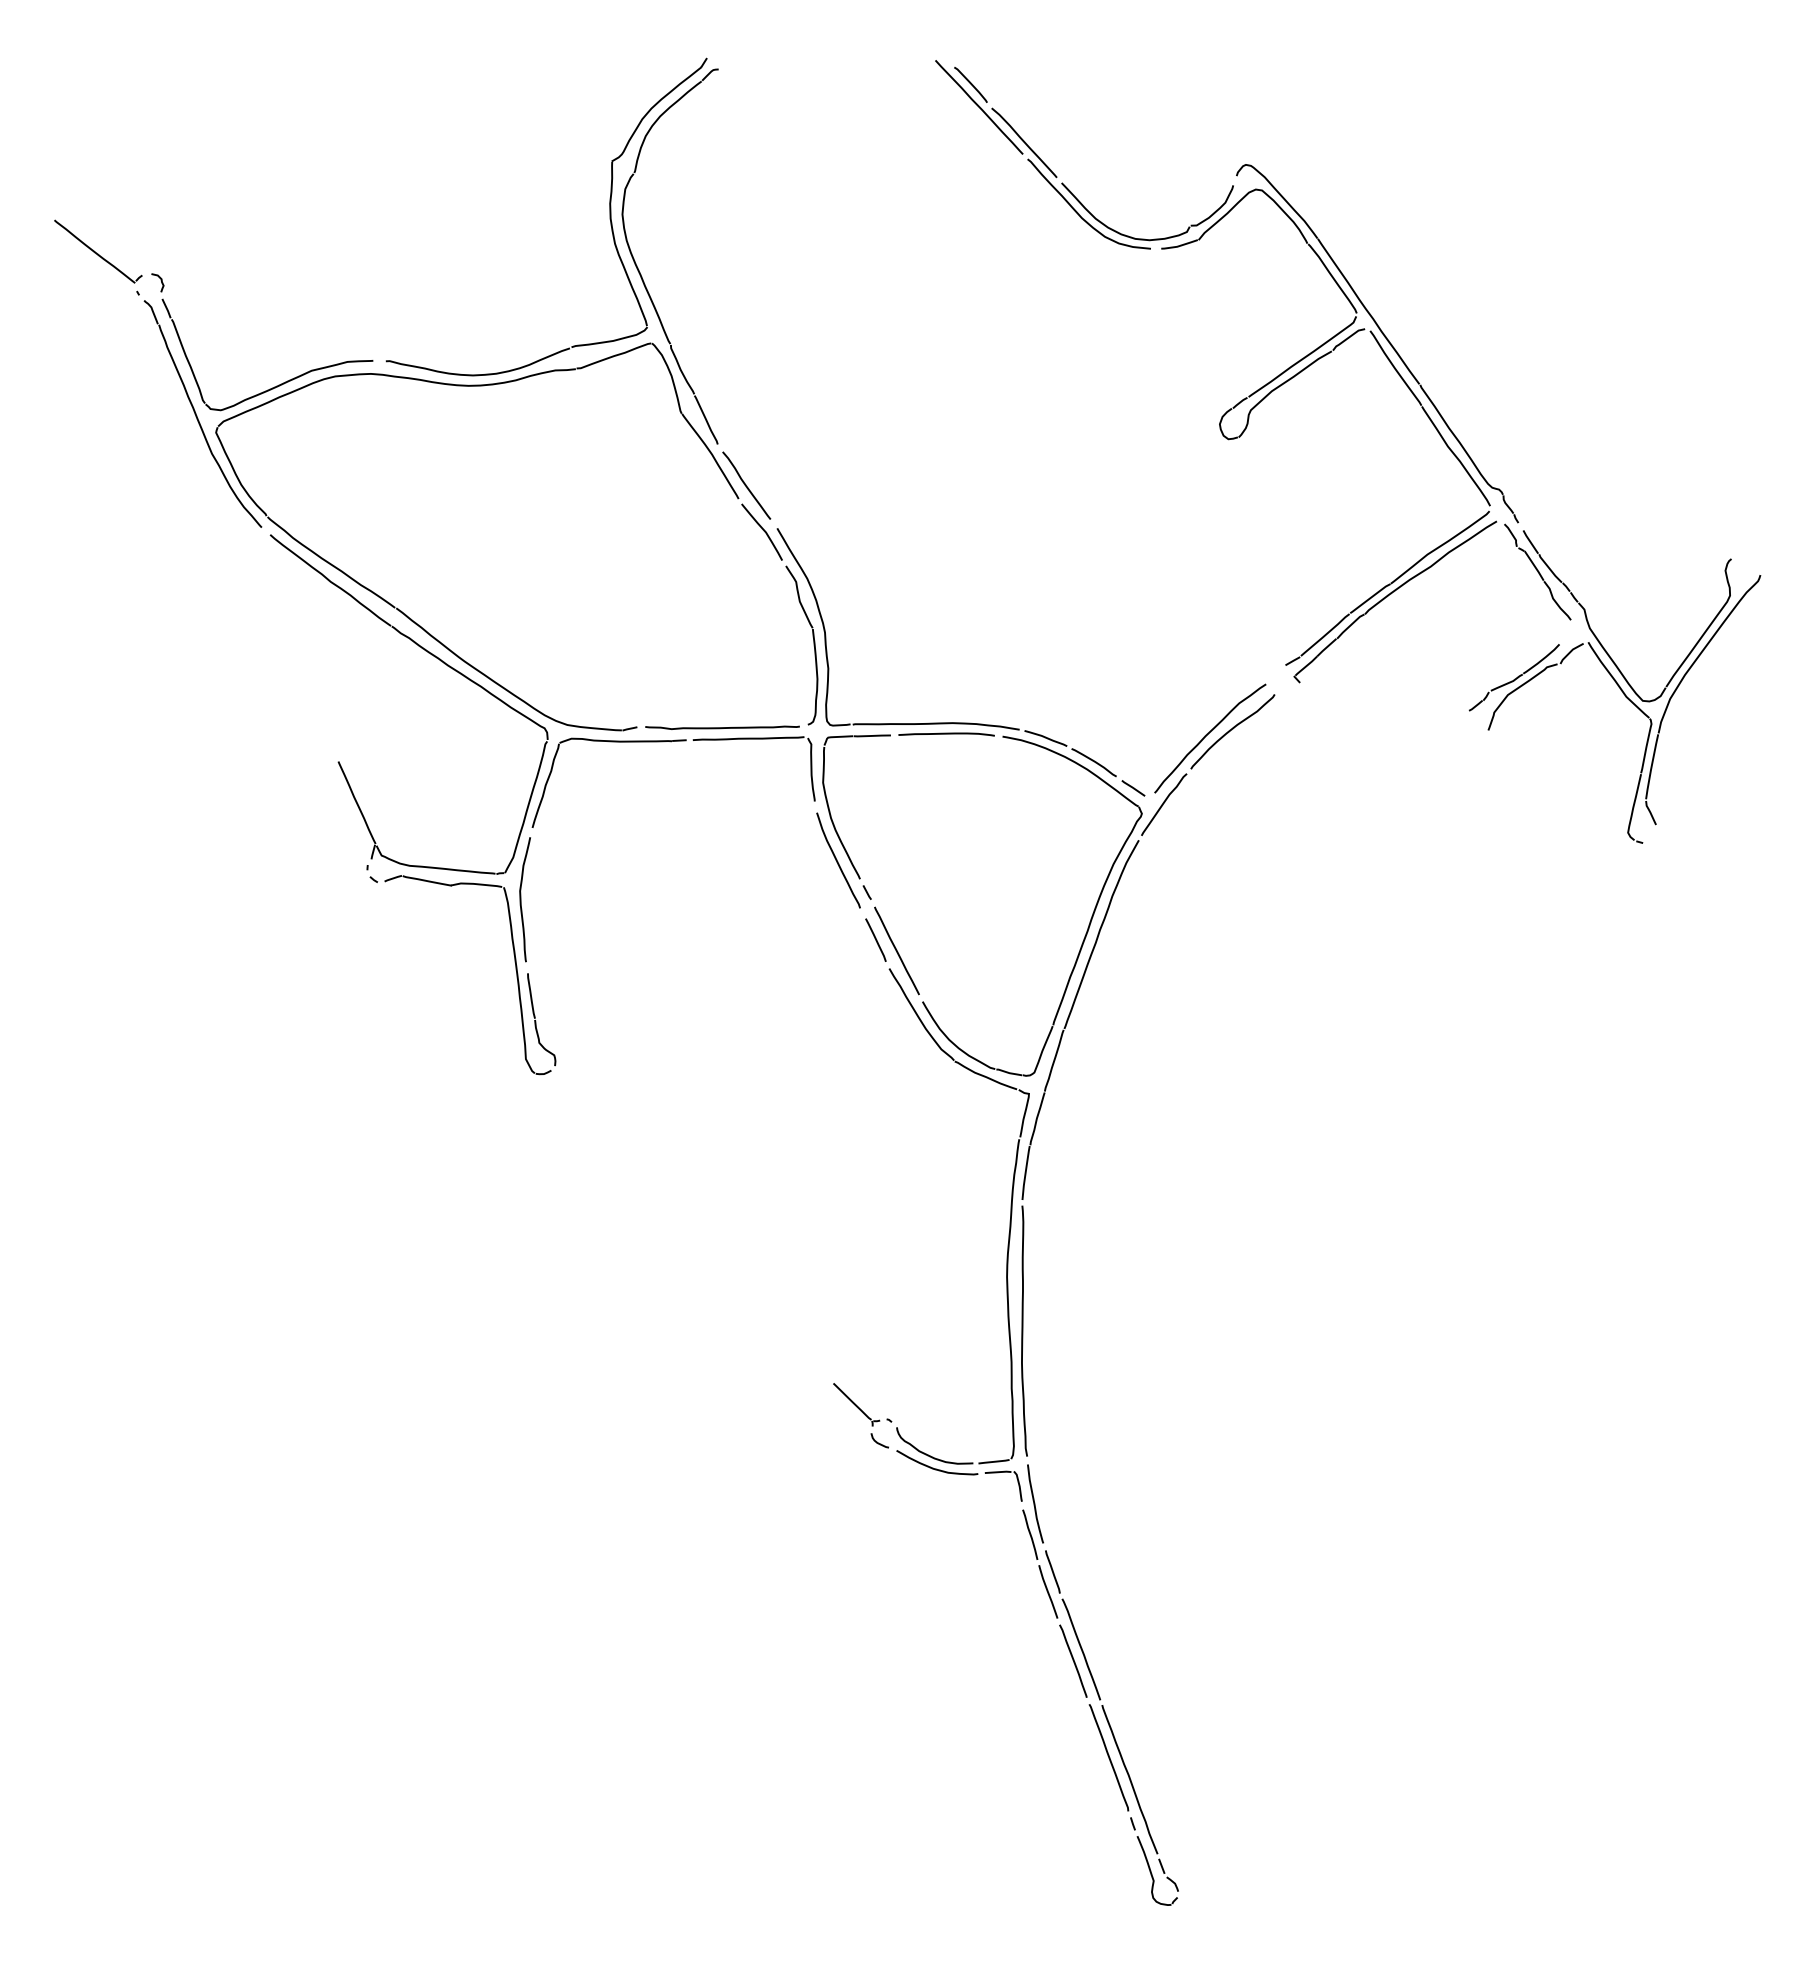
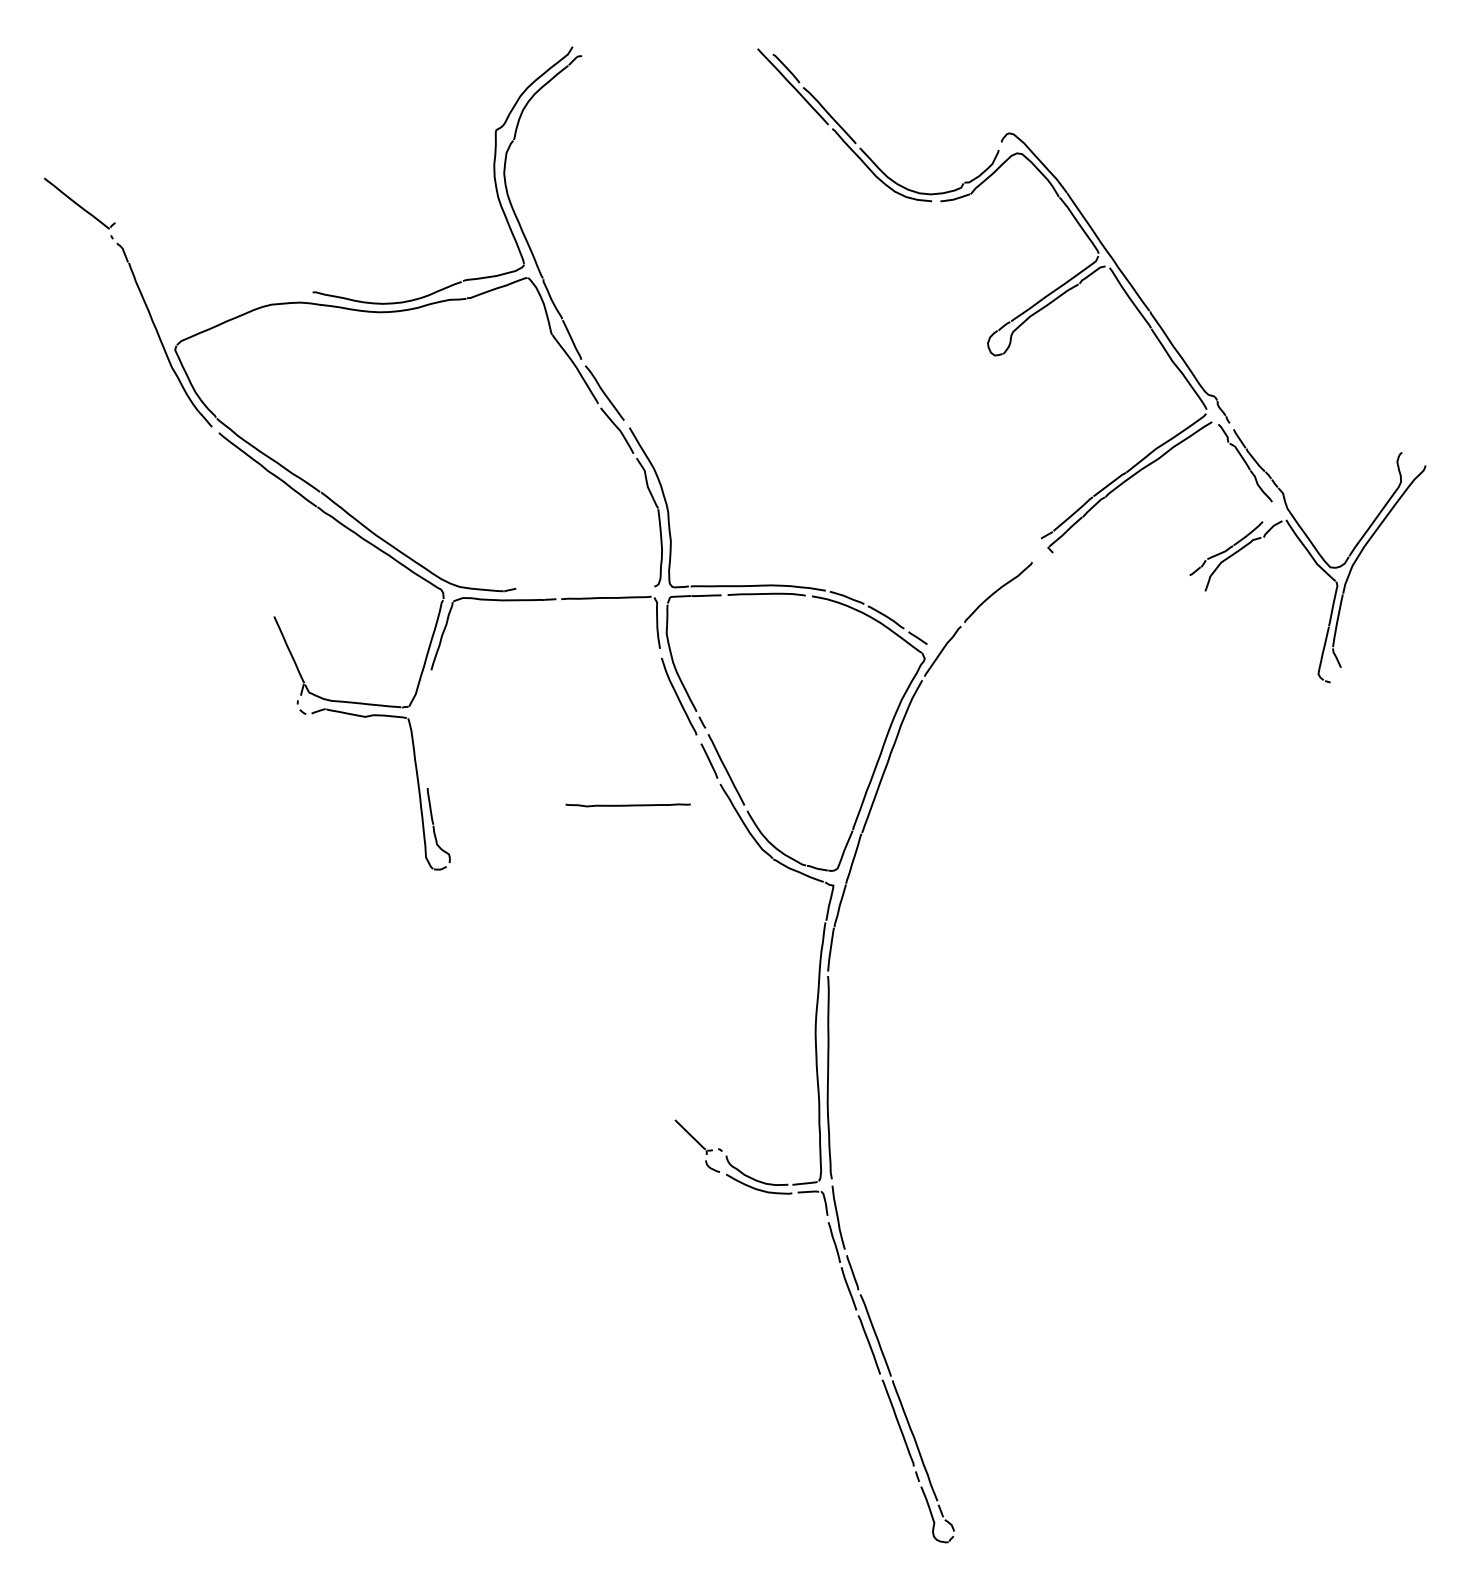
part: (278, 384) -> (225, 311), removed
curve: (722, 727) -> (628, 805), moved
curve: (1207, 735) -> (977, 595), removed
curve: (521, 899) -> (422, 728), removed

